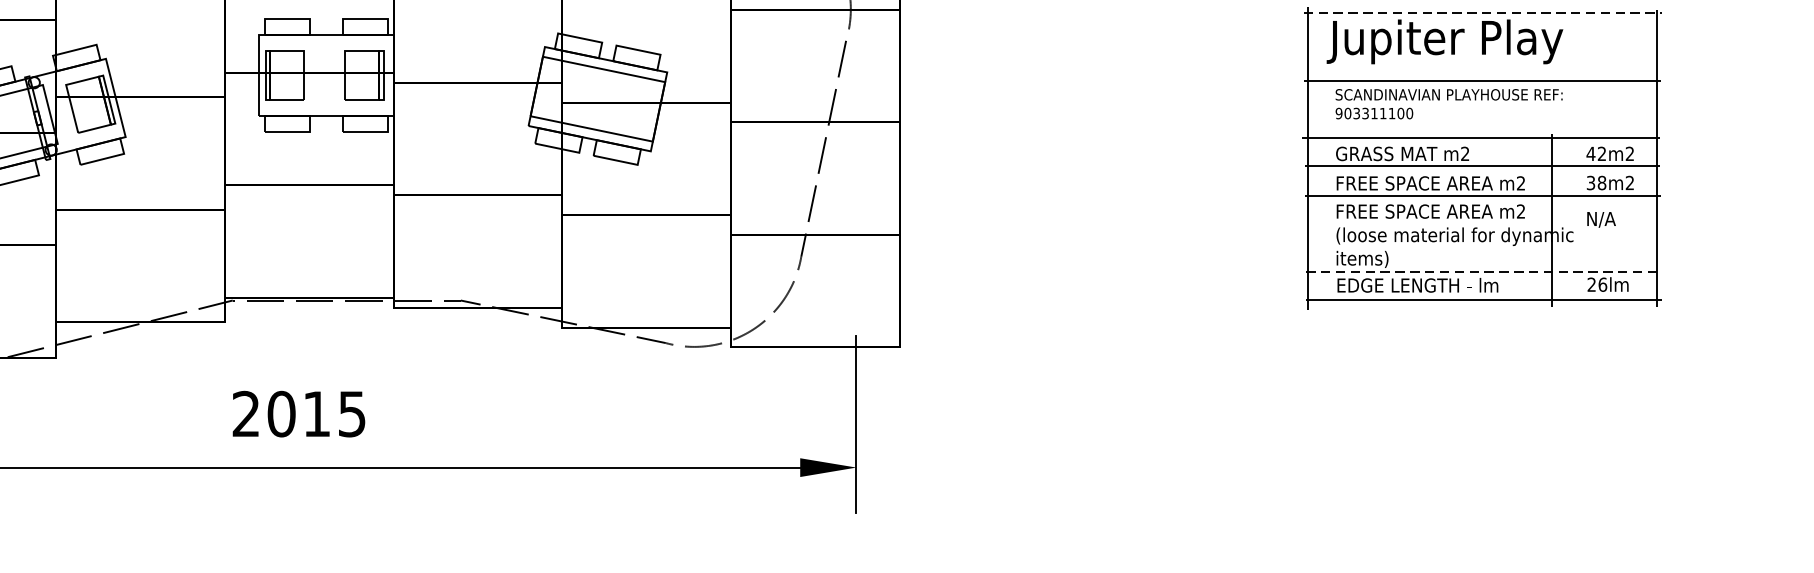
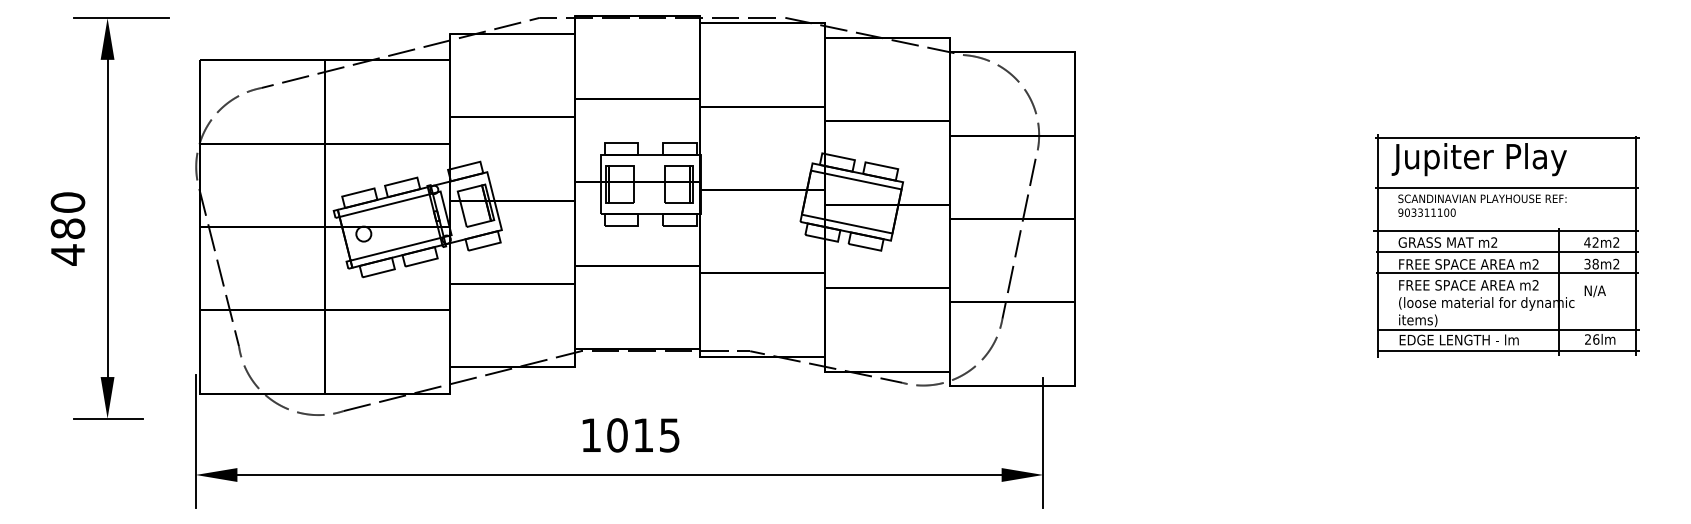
line: (1483, 13) -> (1507, 138), dashed -> solid
line: (1484, 271) -> (1508, 329), dashed -> solid
text: (245, 412) -> (590, 434), 2015 -> 1015

